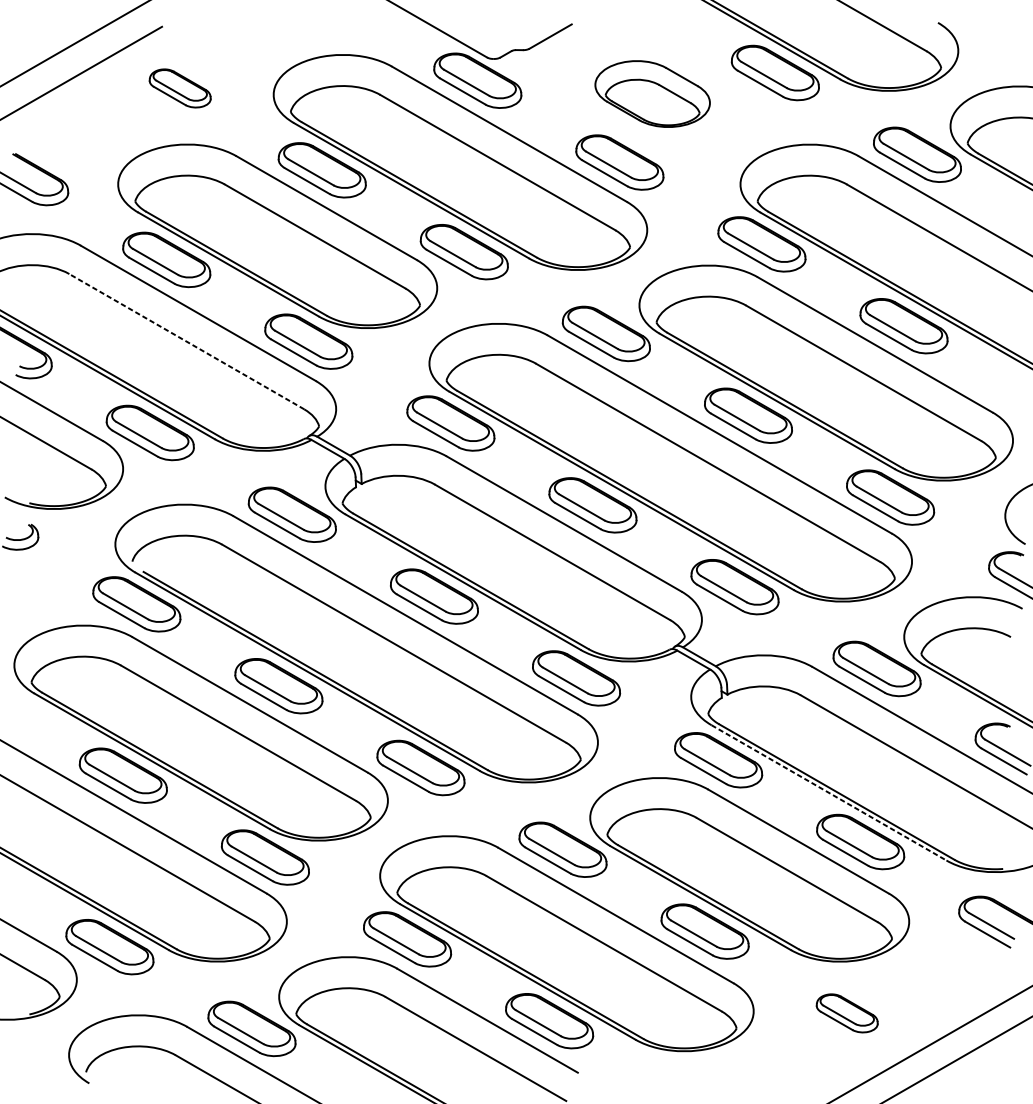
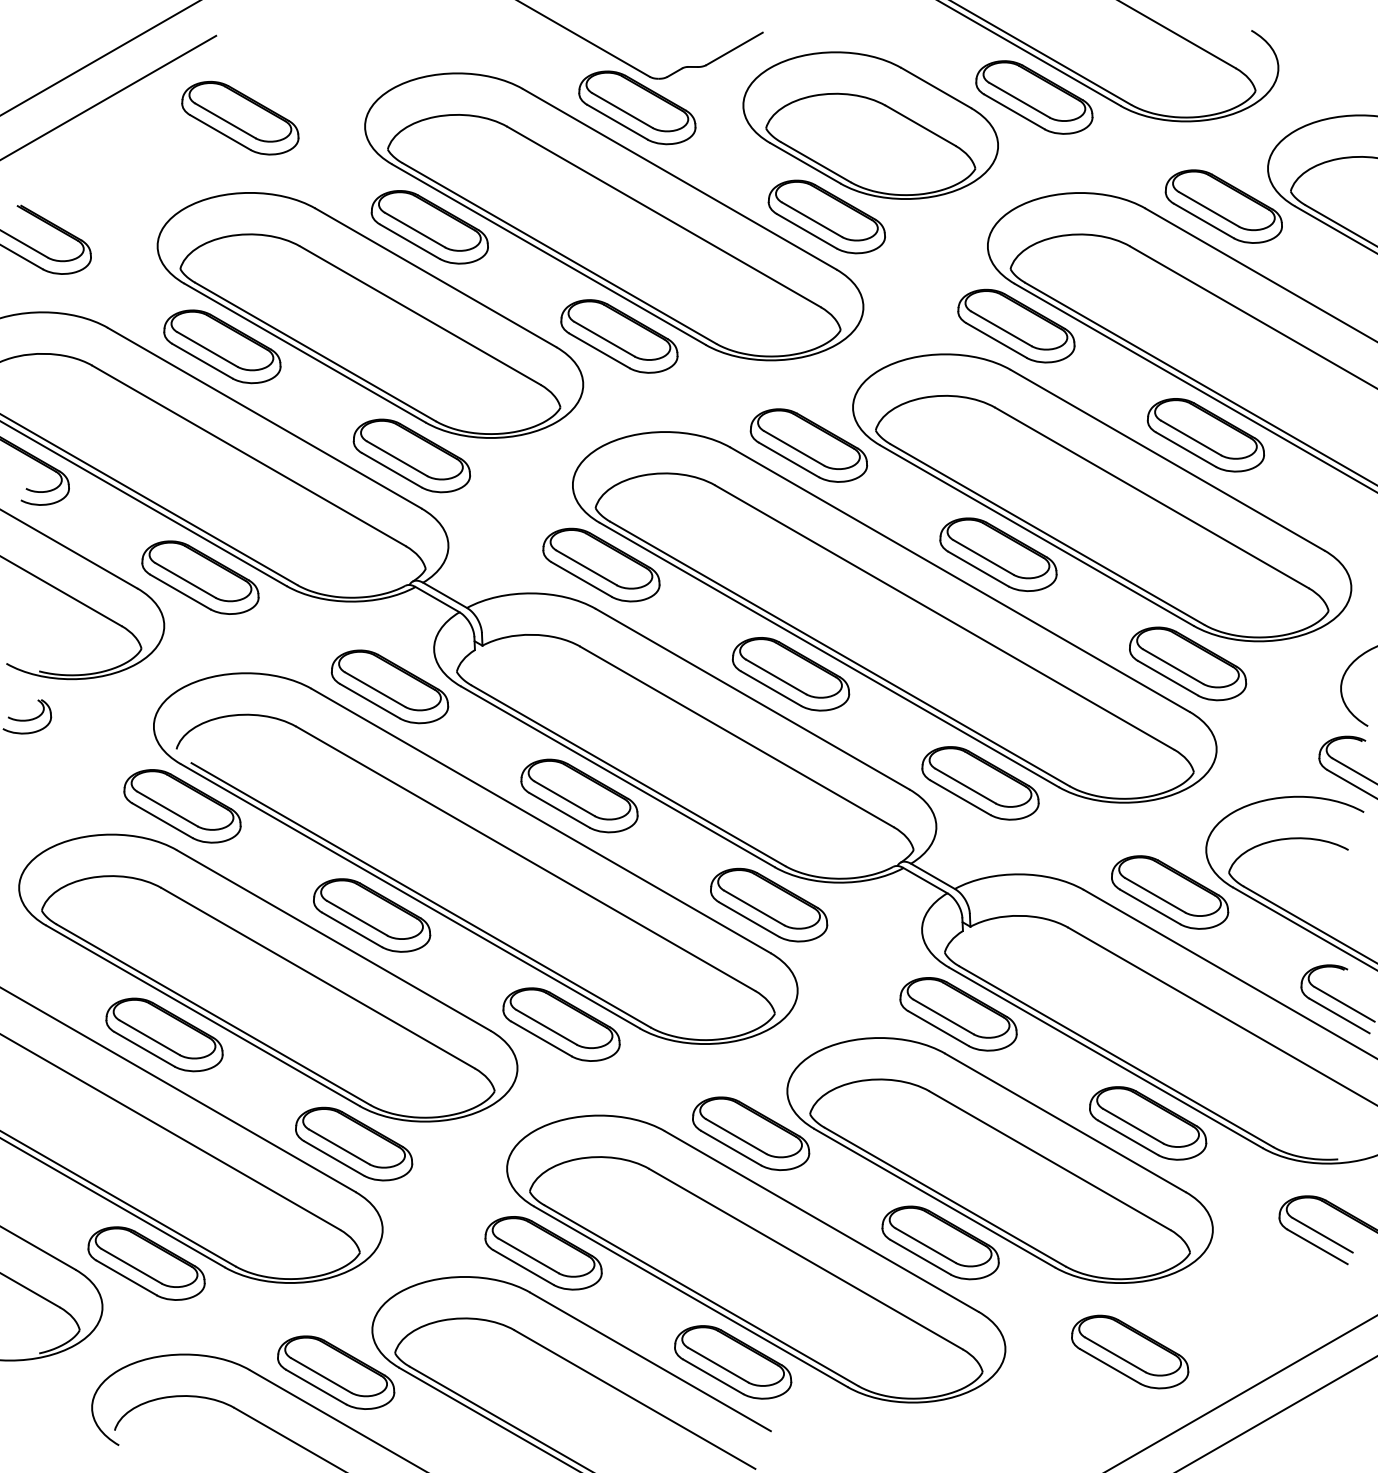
part: (180, 87) -> (240, 117), size x1.43
part: (652, 93) -> (870, 125), size x1.67
line: (187, 341) -> (249, 455), dashed -> solid
line: (828, 792) -> (1105, 1057), dashed -> solid
part: (847, 1013) -> (1130, 1351), size x1.43

